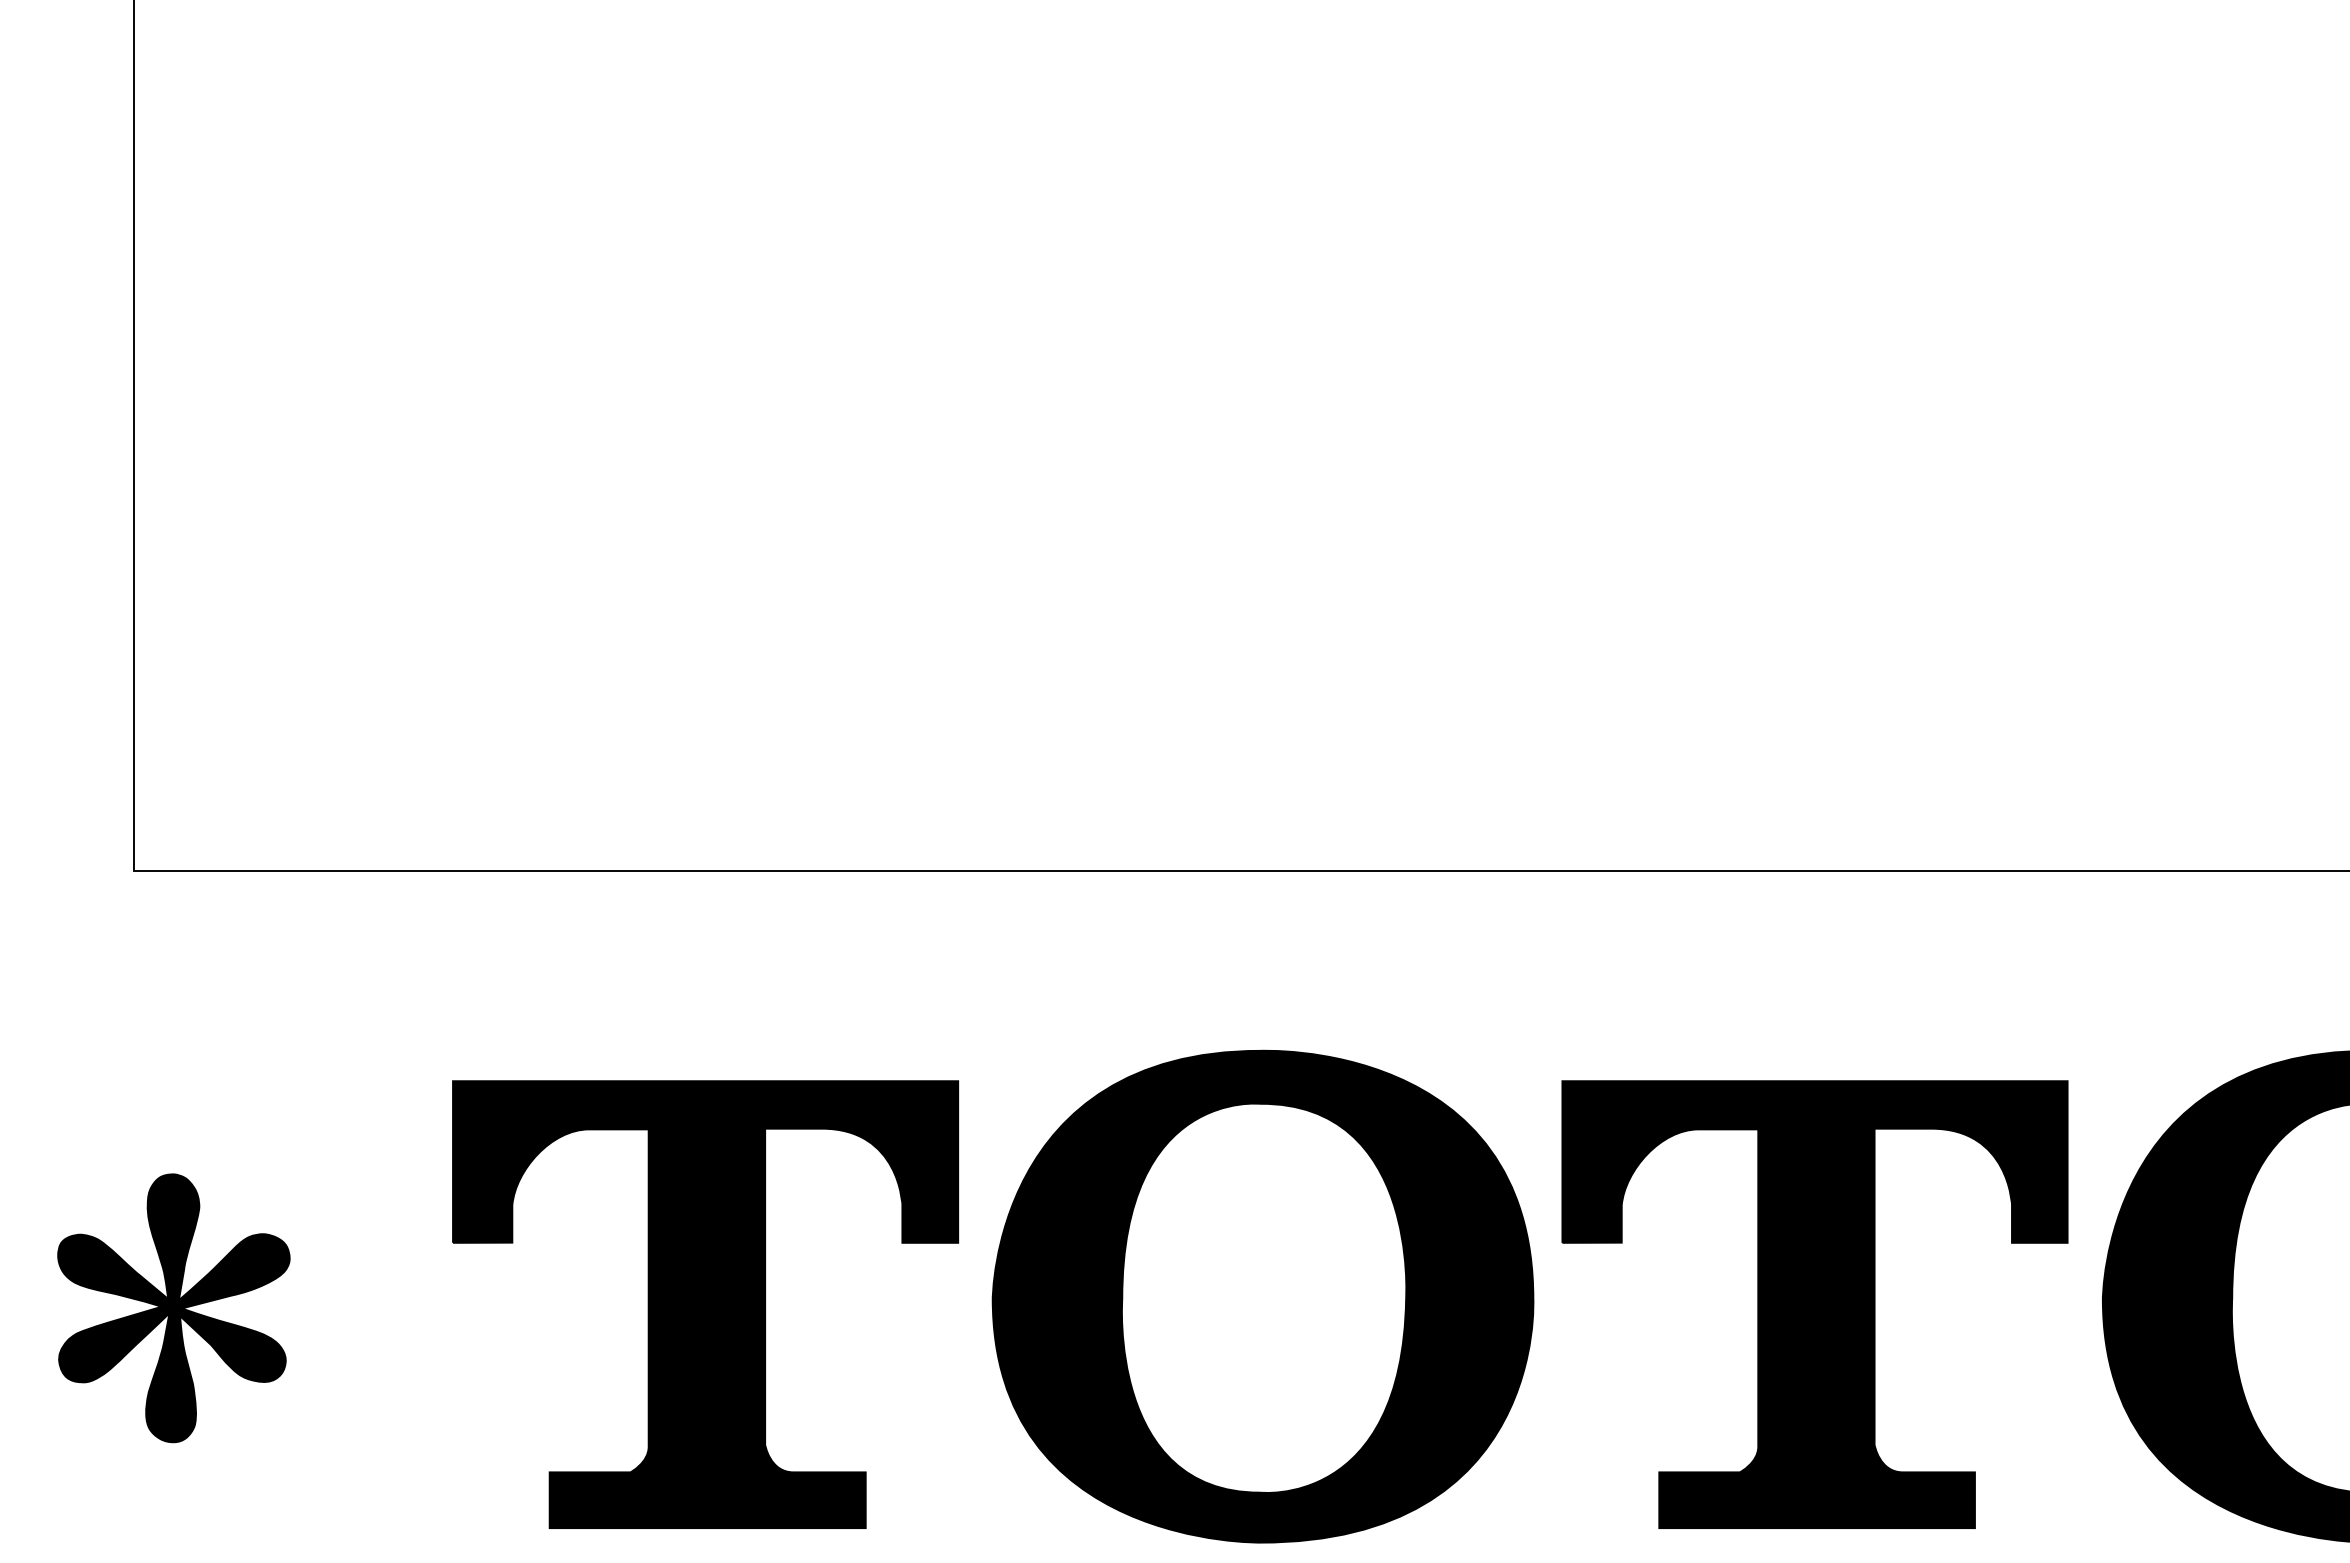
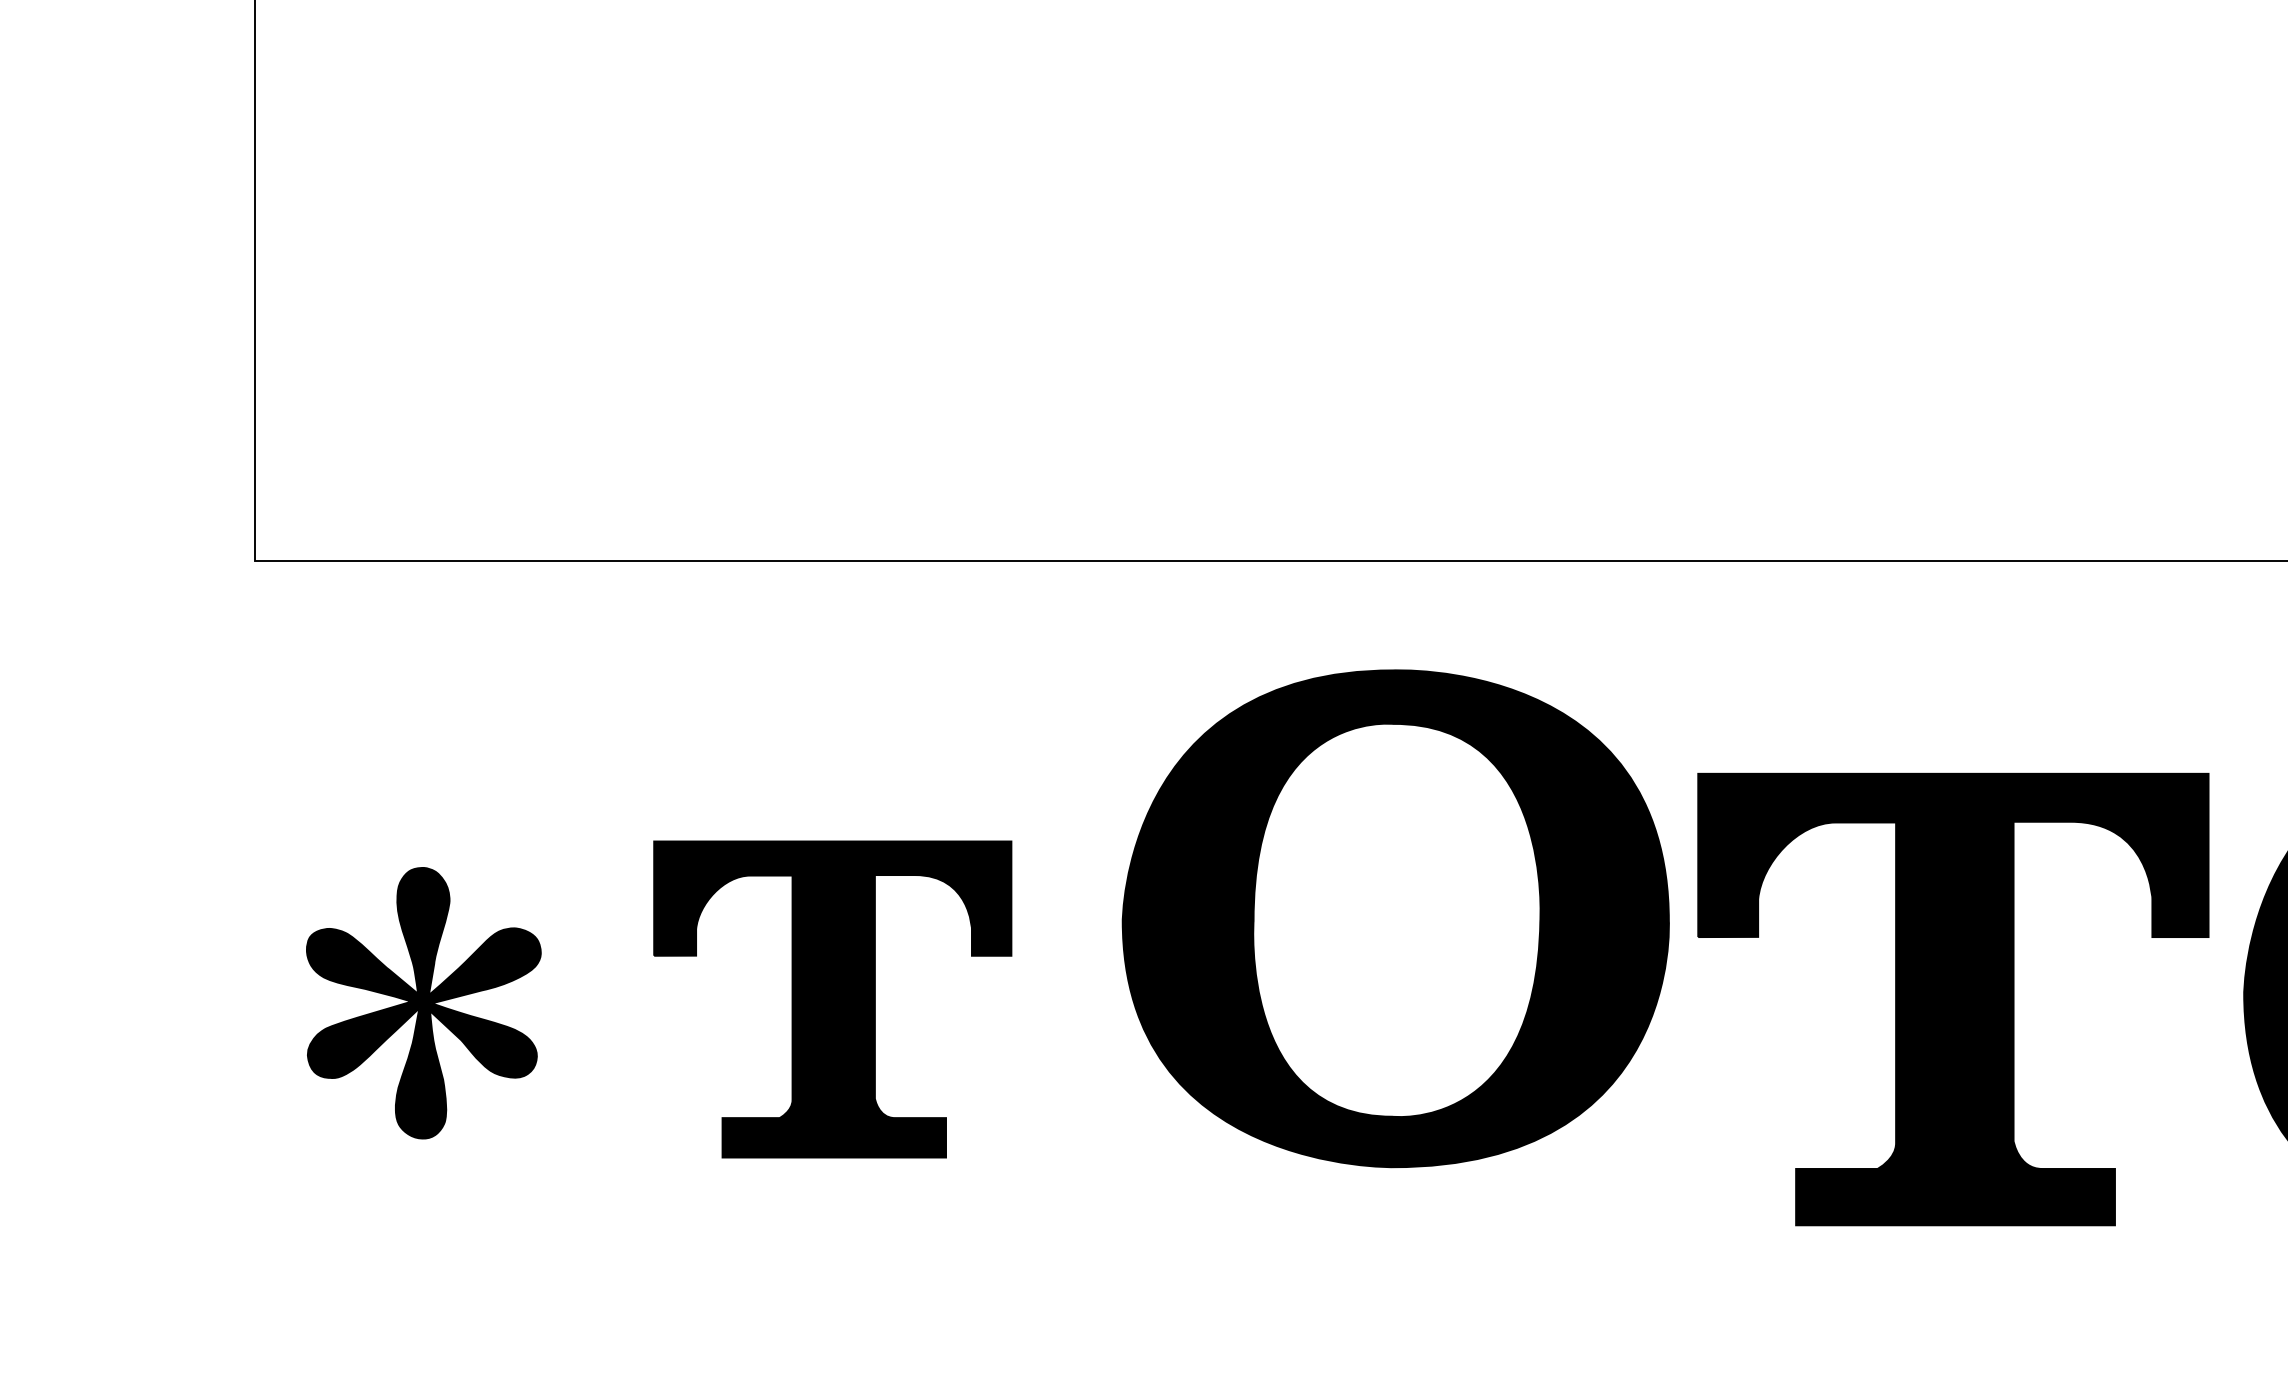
part: (1262, 1296) -> (1395, 918), moved
part: (705, 1304) -> (832, 999), size x0.7
part: (173, 1308) -> (423, 1003), moved

